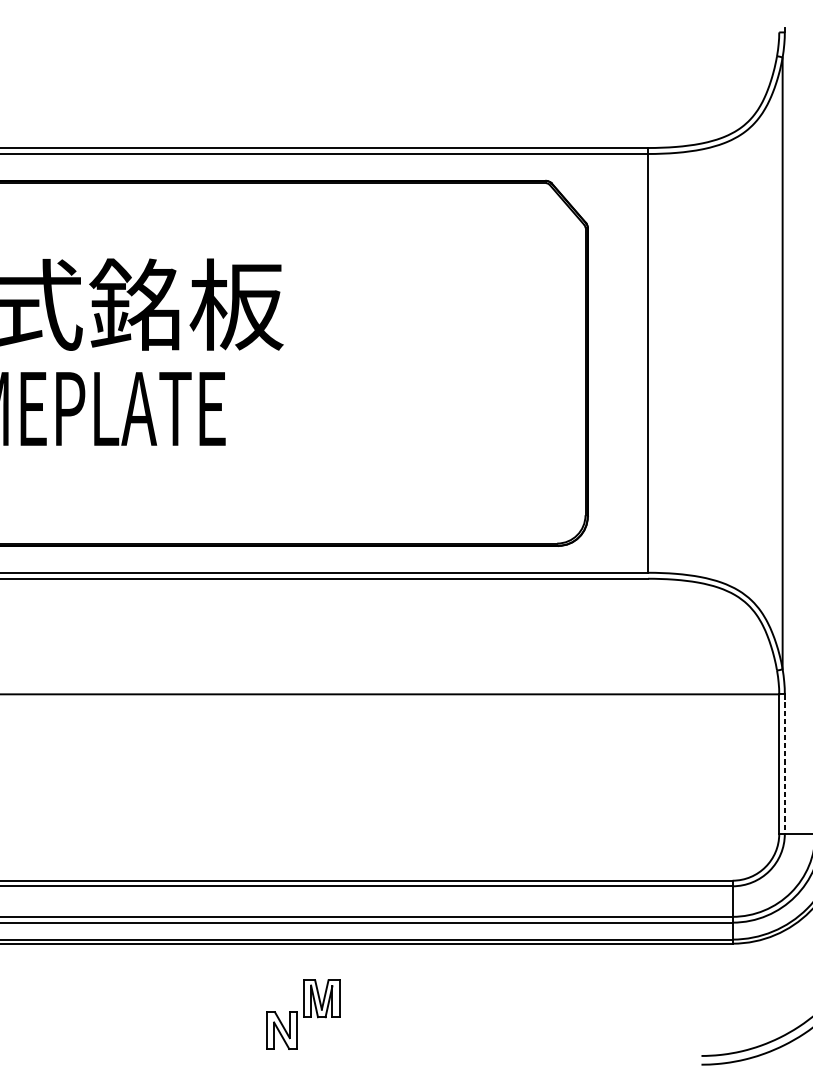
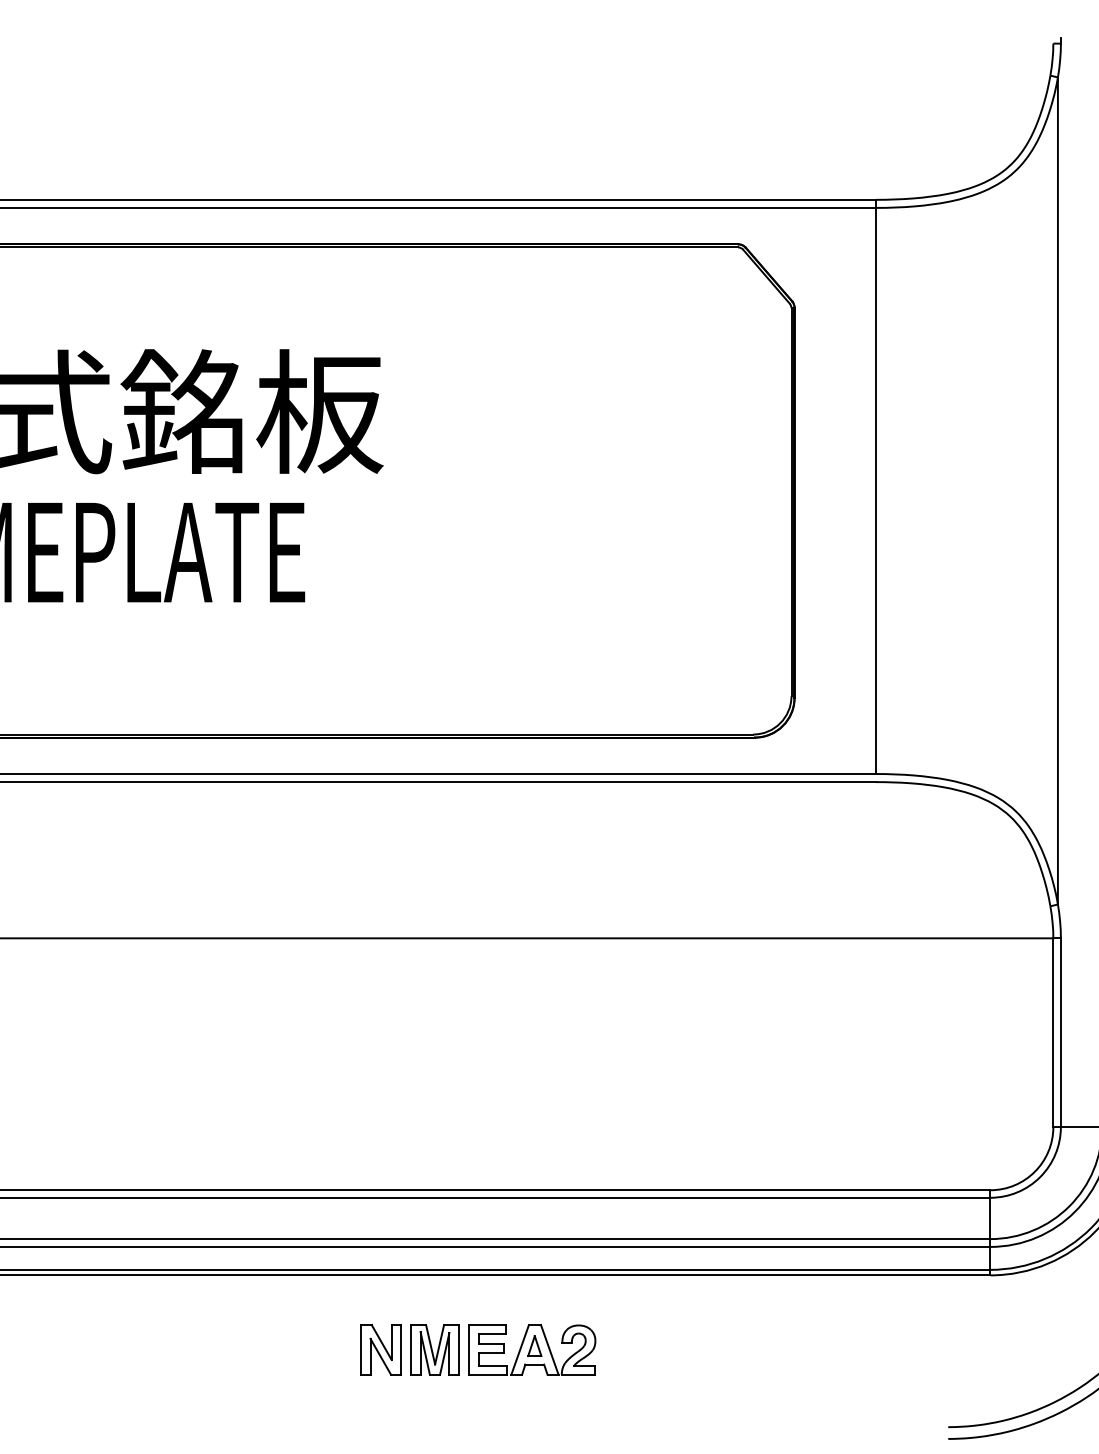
line: (784, 764) -> (1060, 1033), dashed -> solid
part: (393, 998) -> (532, 1349), added
part: (281, 1030) -> (380, 1349), moved

